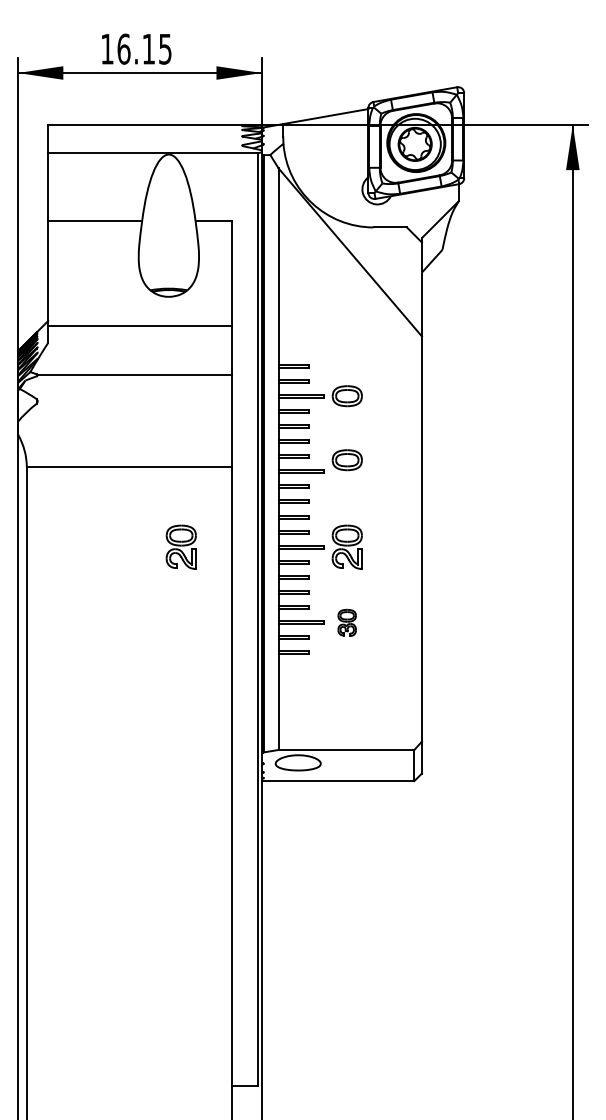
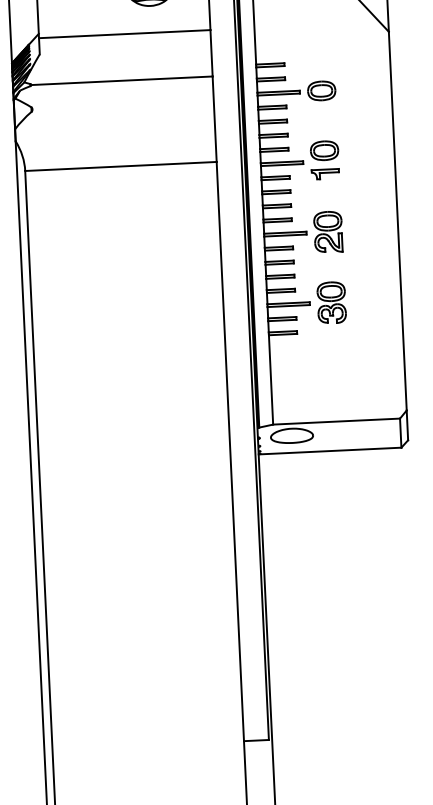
part: (347, 484) -> (325, 173), added
part: (180, 546) -> (172, 238), removed
part: (346, 622) -> (330, 302), size x1.67

